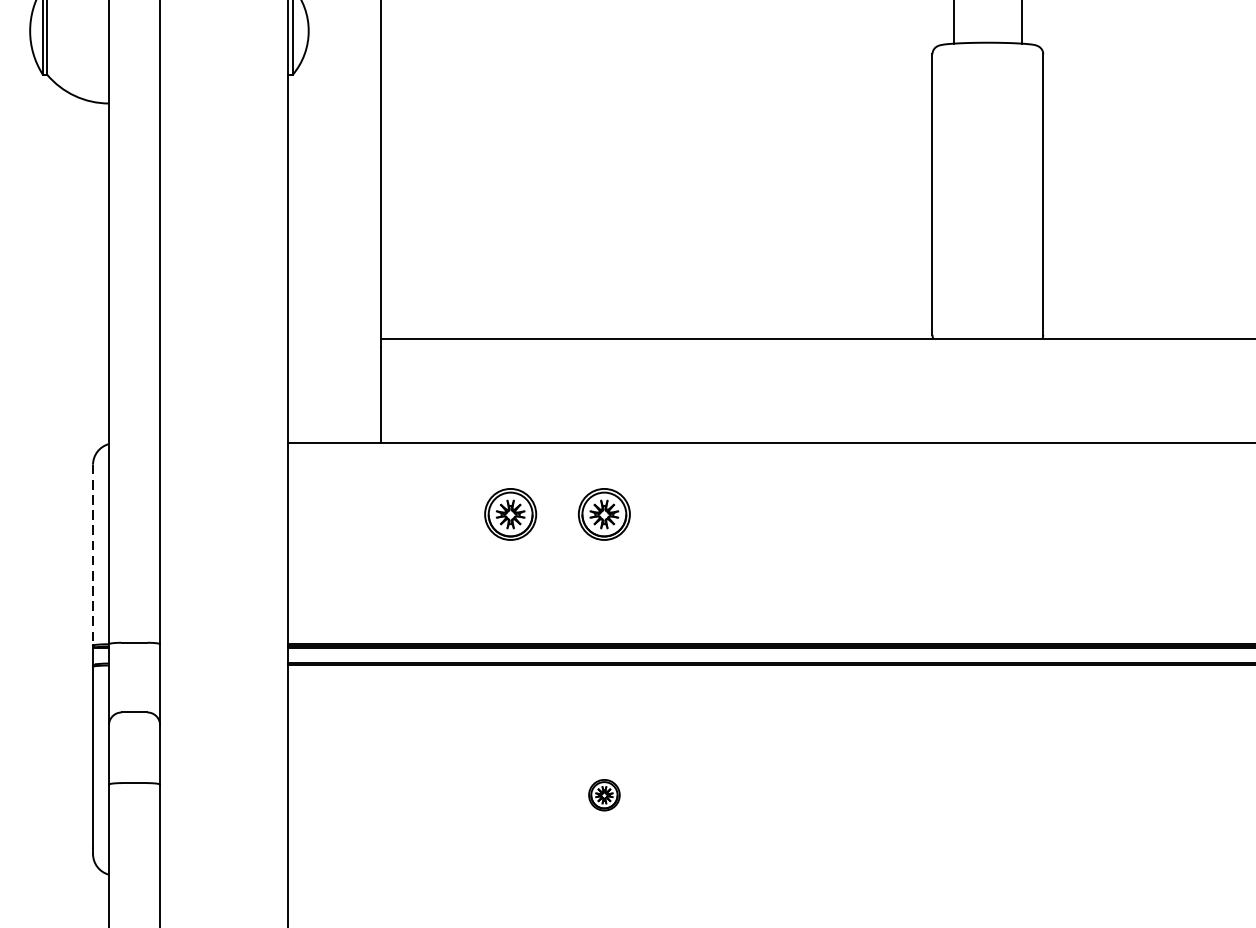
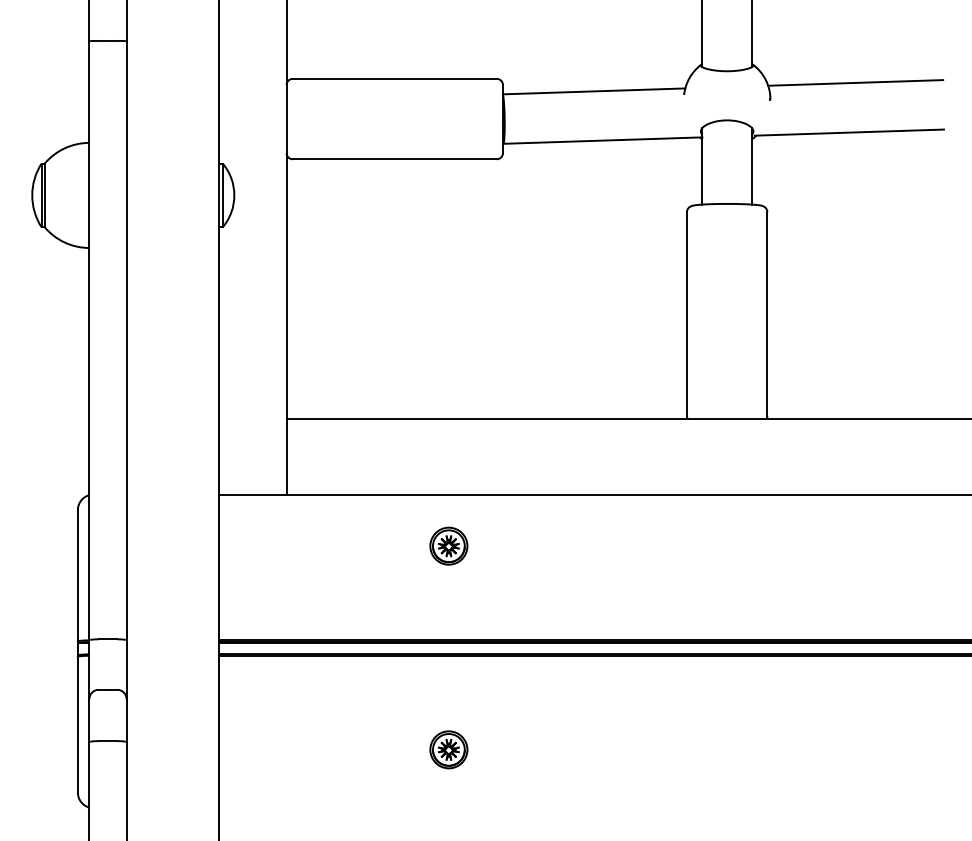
part: (510, 513) -> (380, 545), removed
line: (92, 554) -> (77, 575), dashed -> solid
part: (603, 794) -> (448, 749), size x1.67

